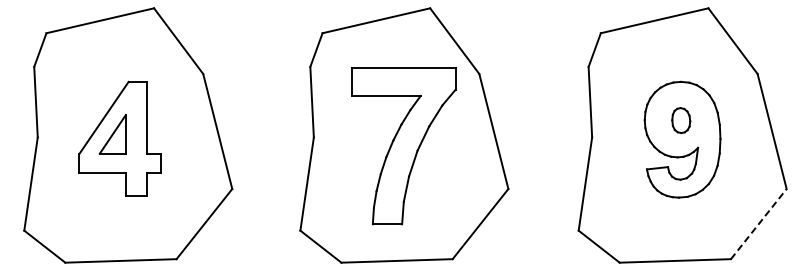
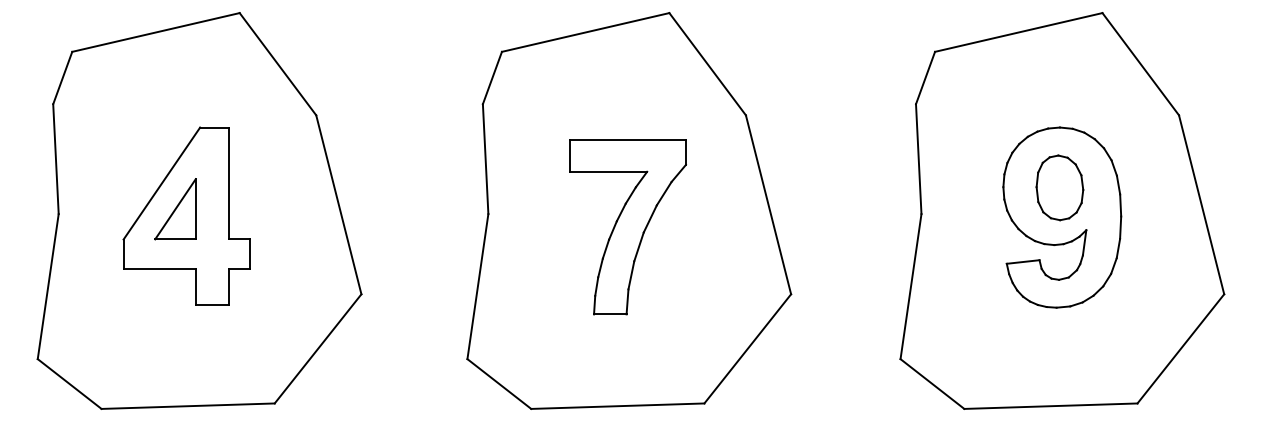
part: (681, 120) -> (1060, 187), size x1.67
part: (403, 145) -> (627, 226), size x0.71
line: (758, 224) -> (1180, 349), dashed -> solid

